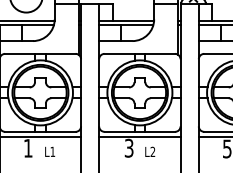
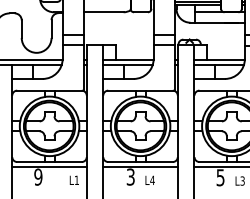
text: (28, 147) -> (38, 176), 1 -> 9
text: (49, 150) -> (73, 179), moved
text: (152, 150) -> (152, 179), L2 -> L4

